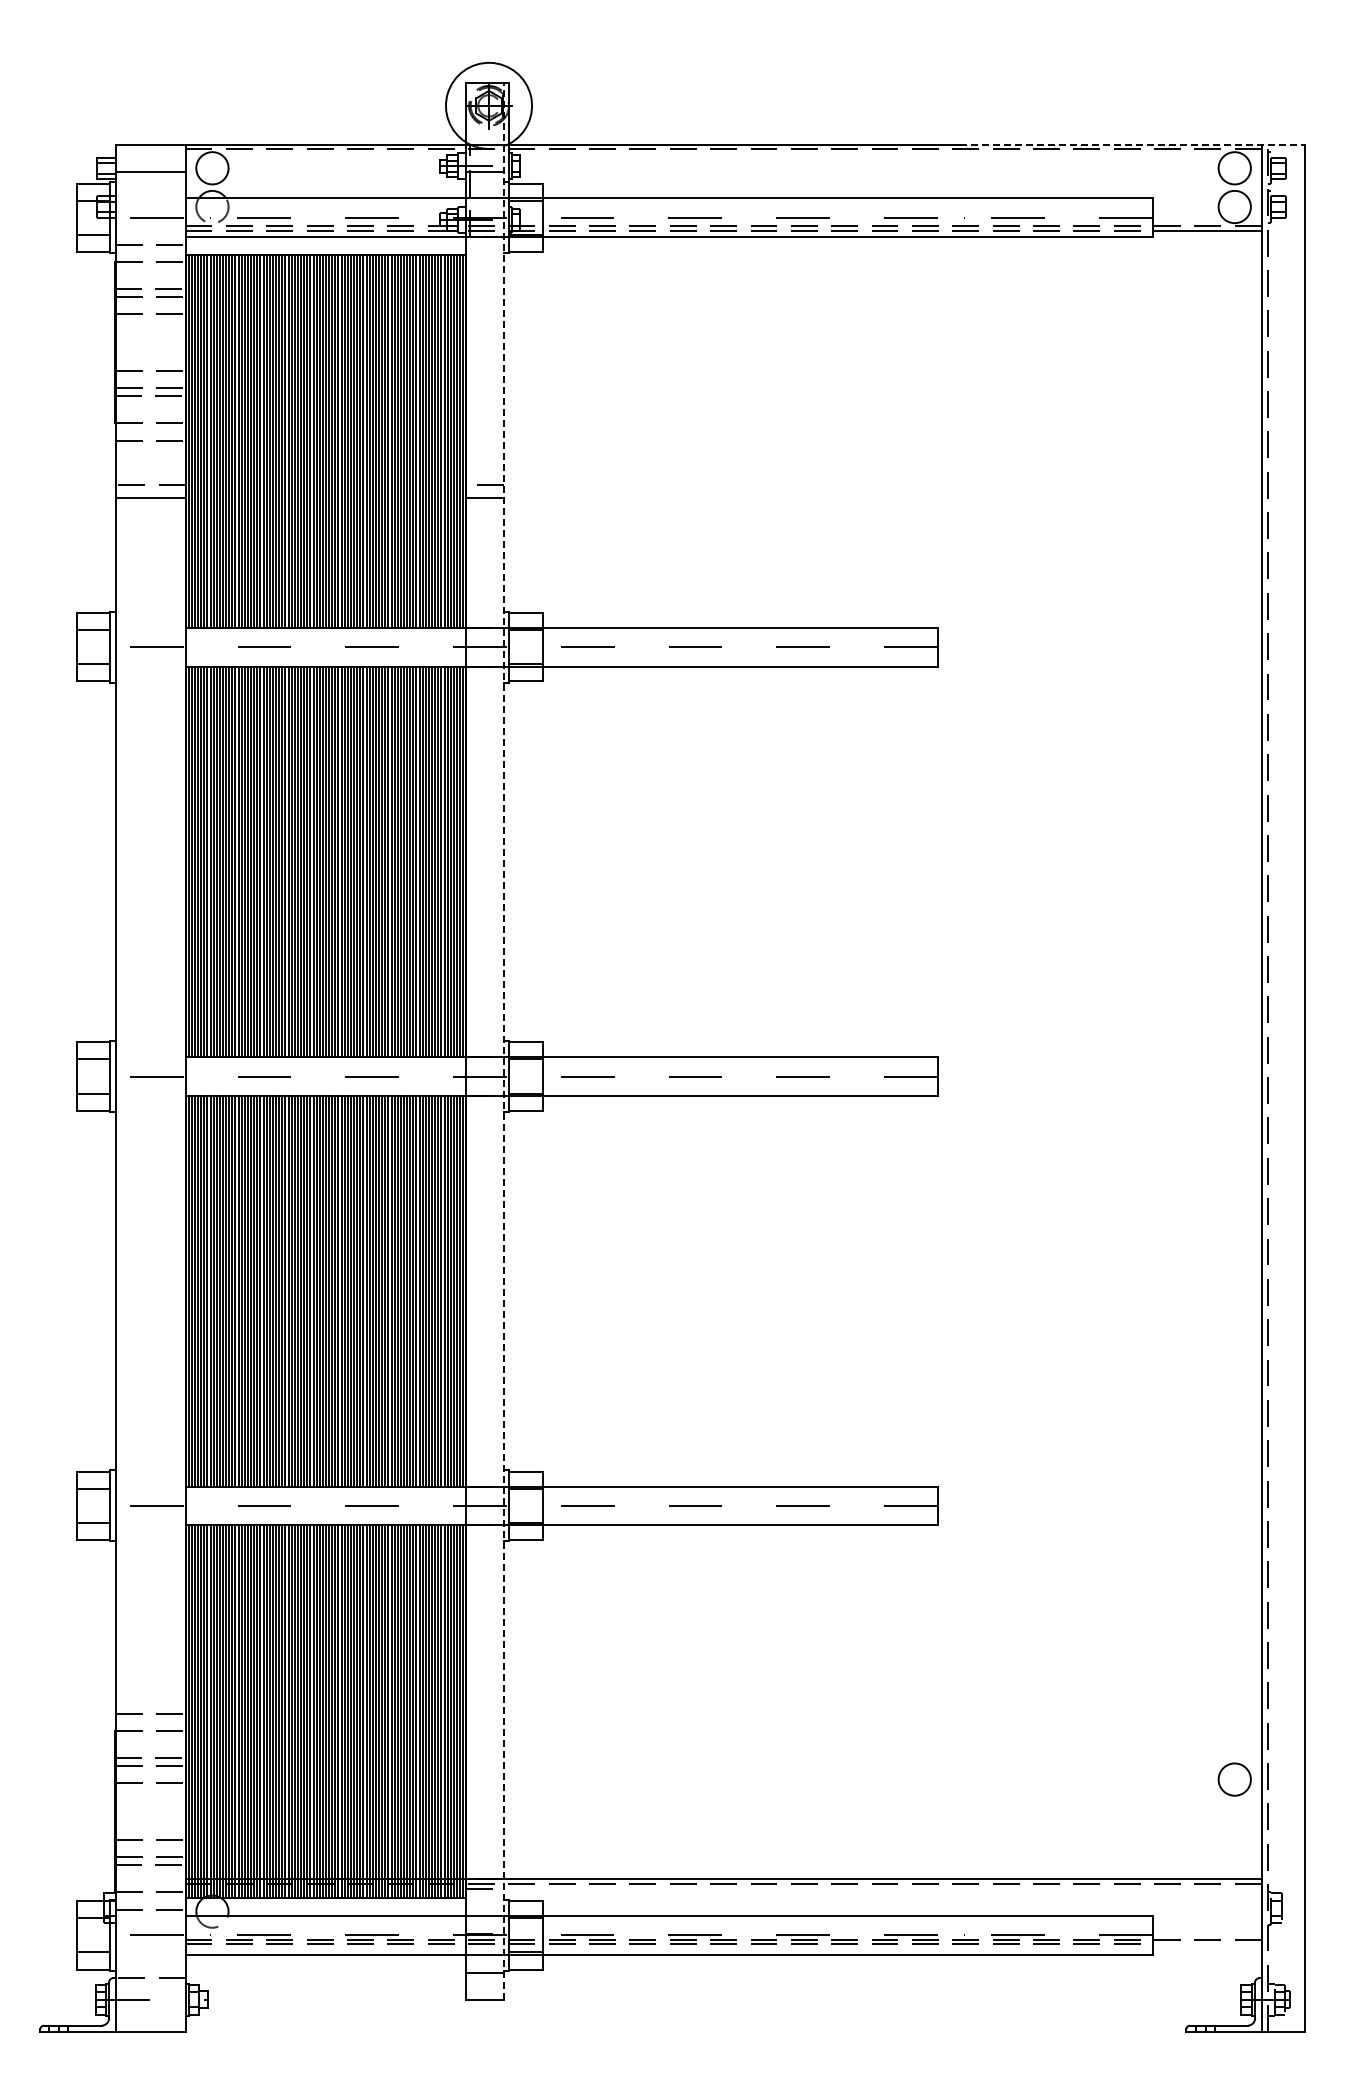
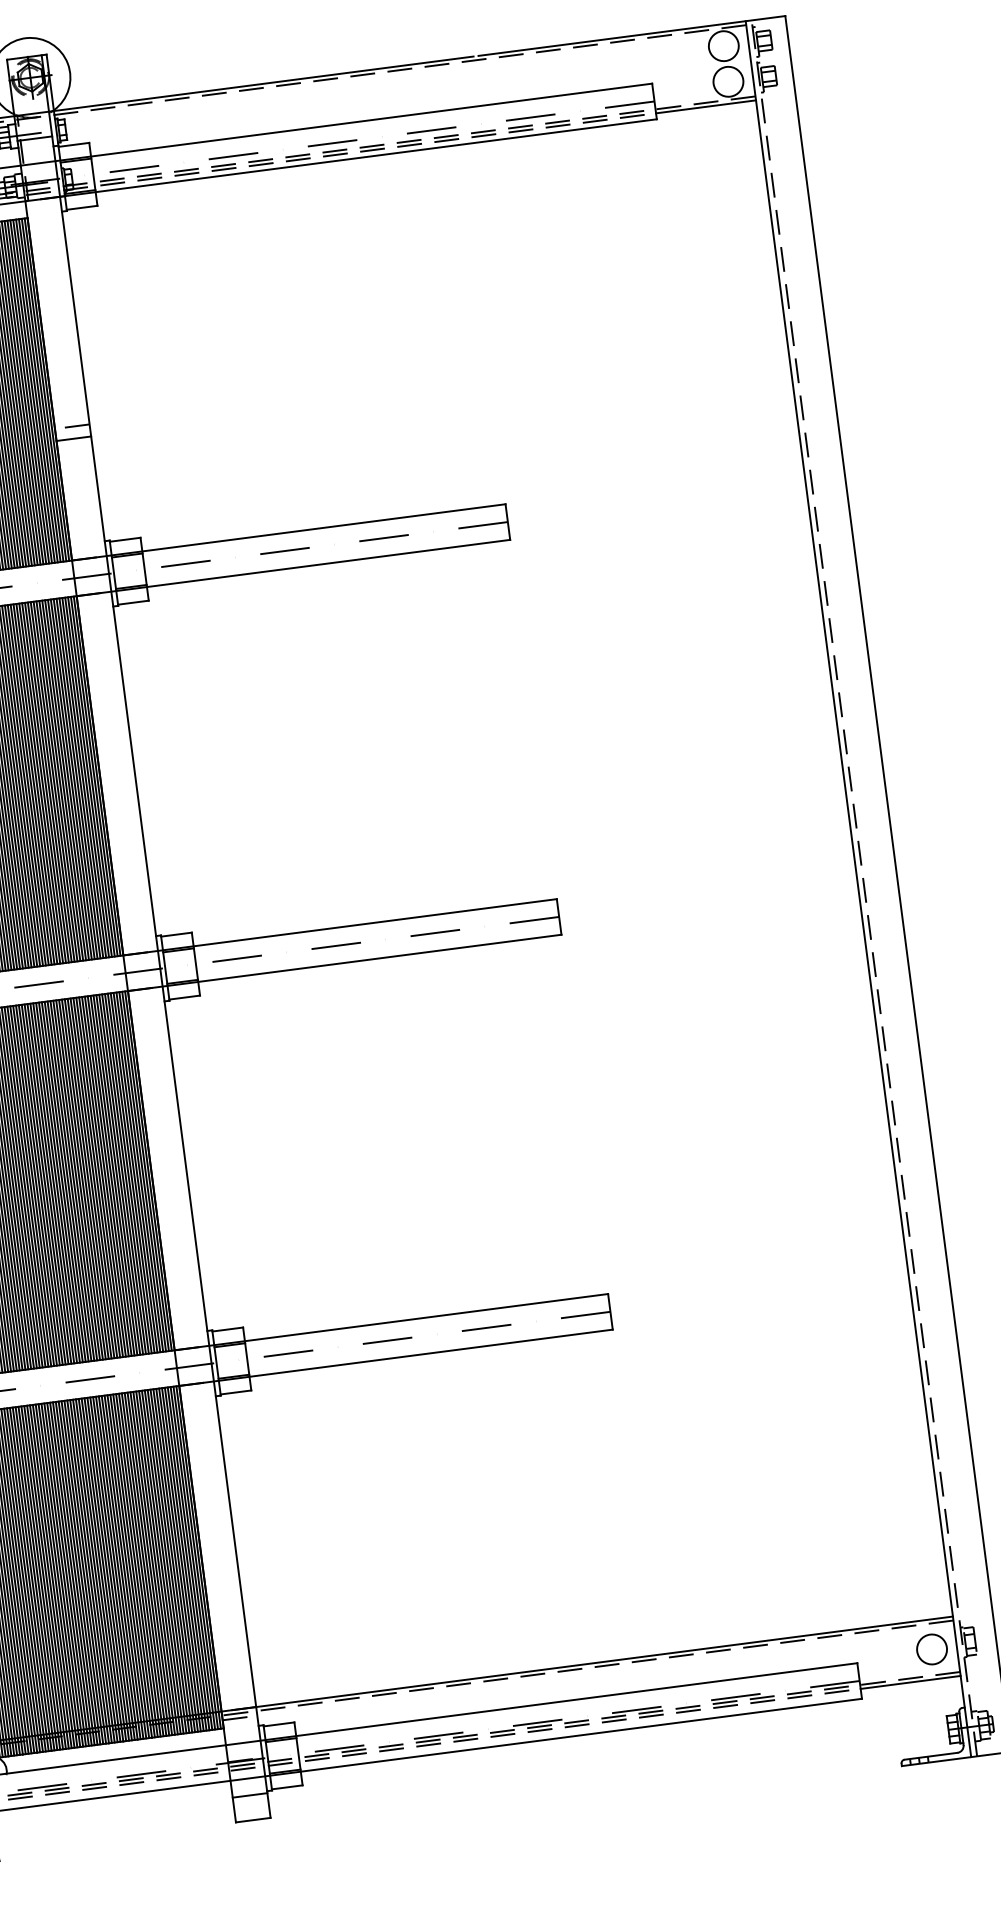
line: (1137, 144) -> (631, 35), dashed -> solid
line: (504, 1041) -> (156, 936), dashed -> solid
circle: (1234, 1779) -> (931, 1649), moved
line: (1206, 1943) -> (909, 1682), added

